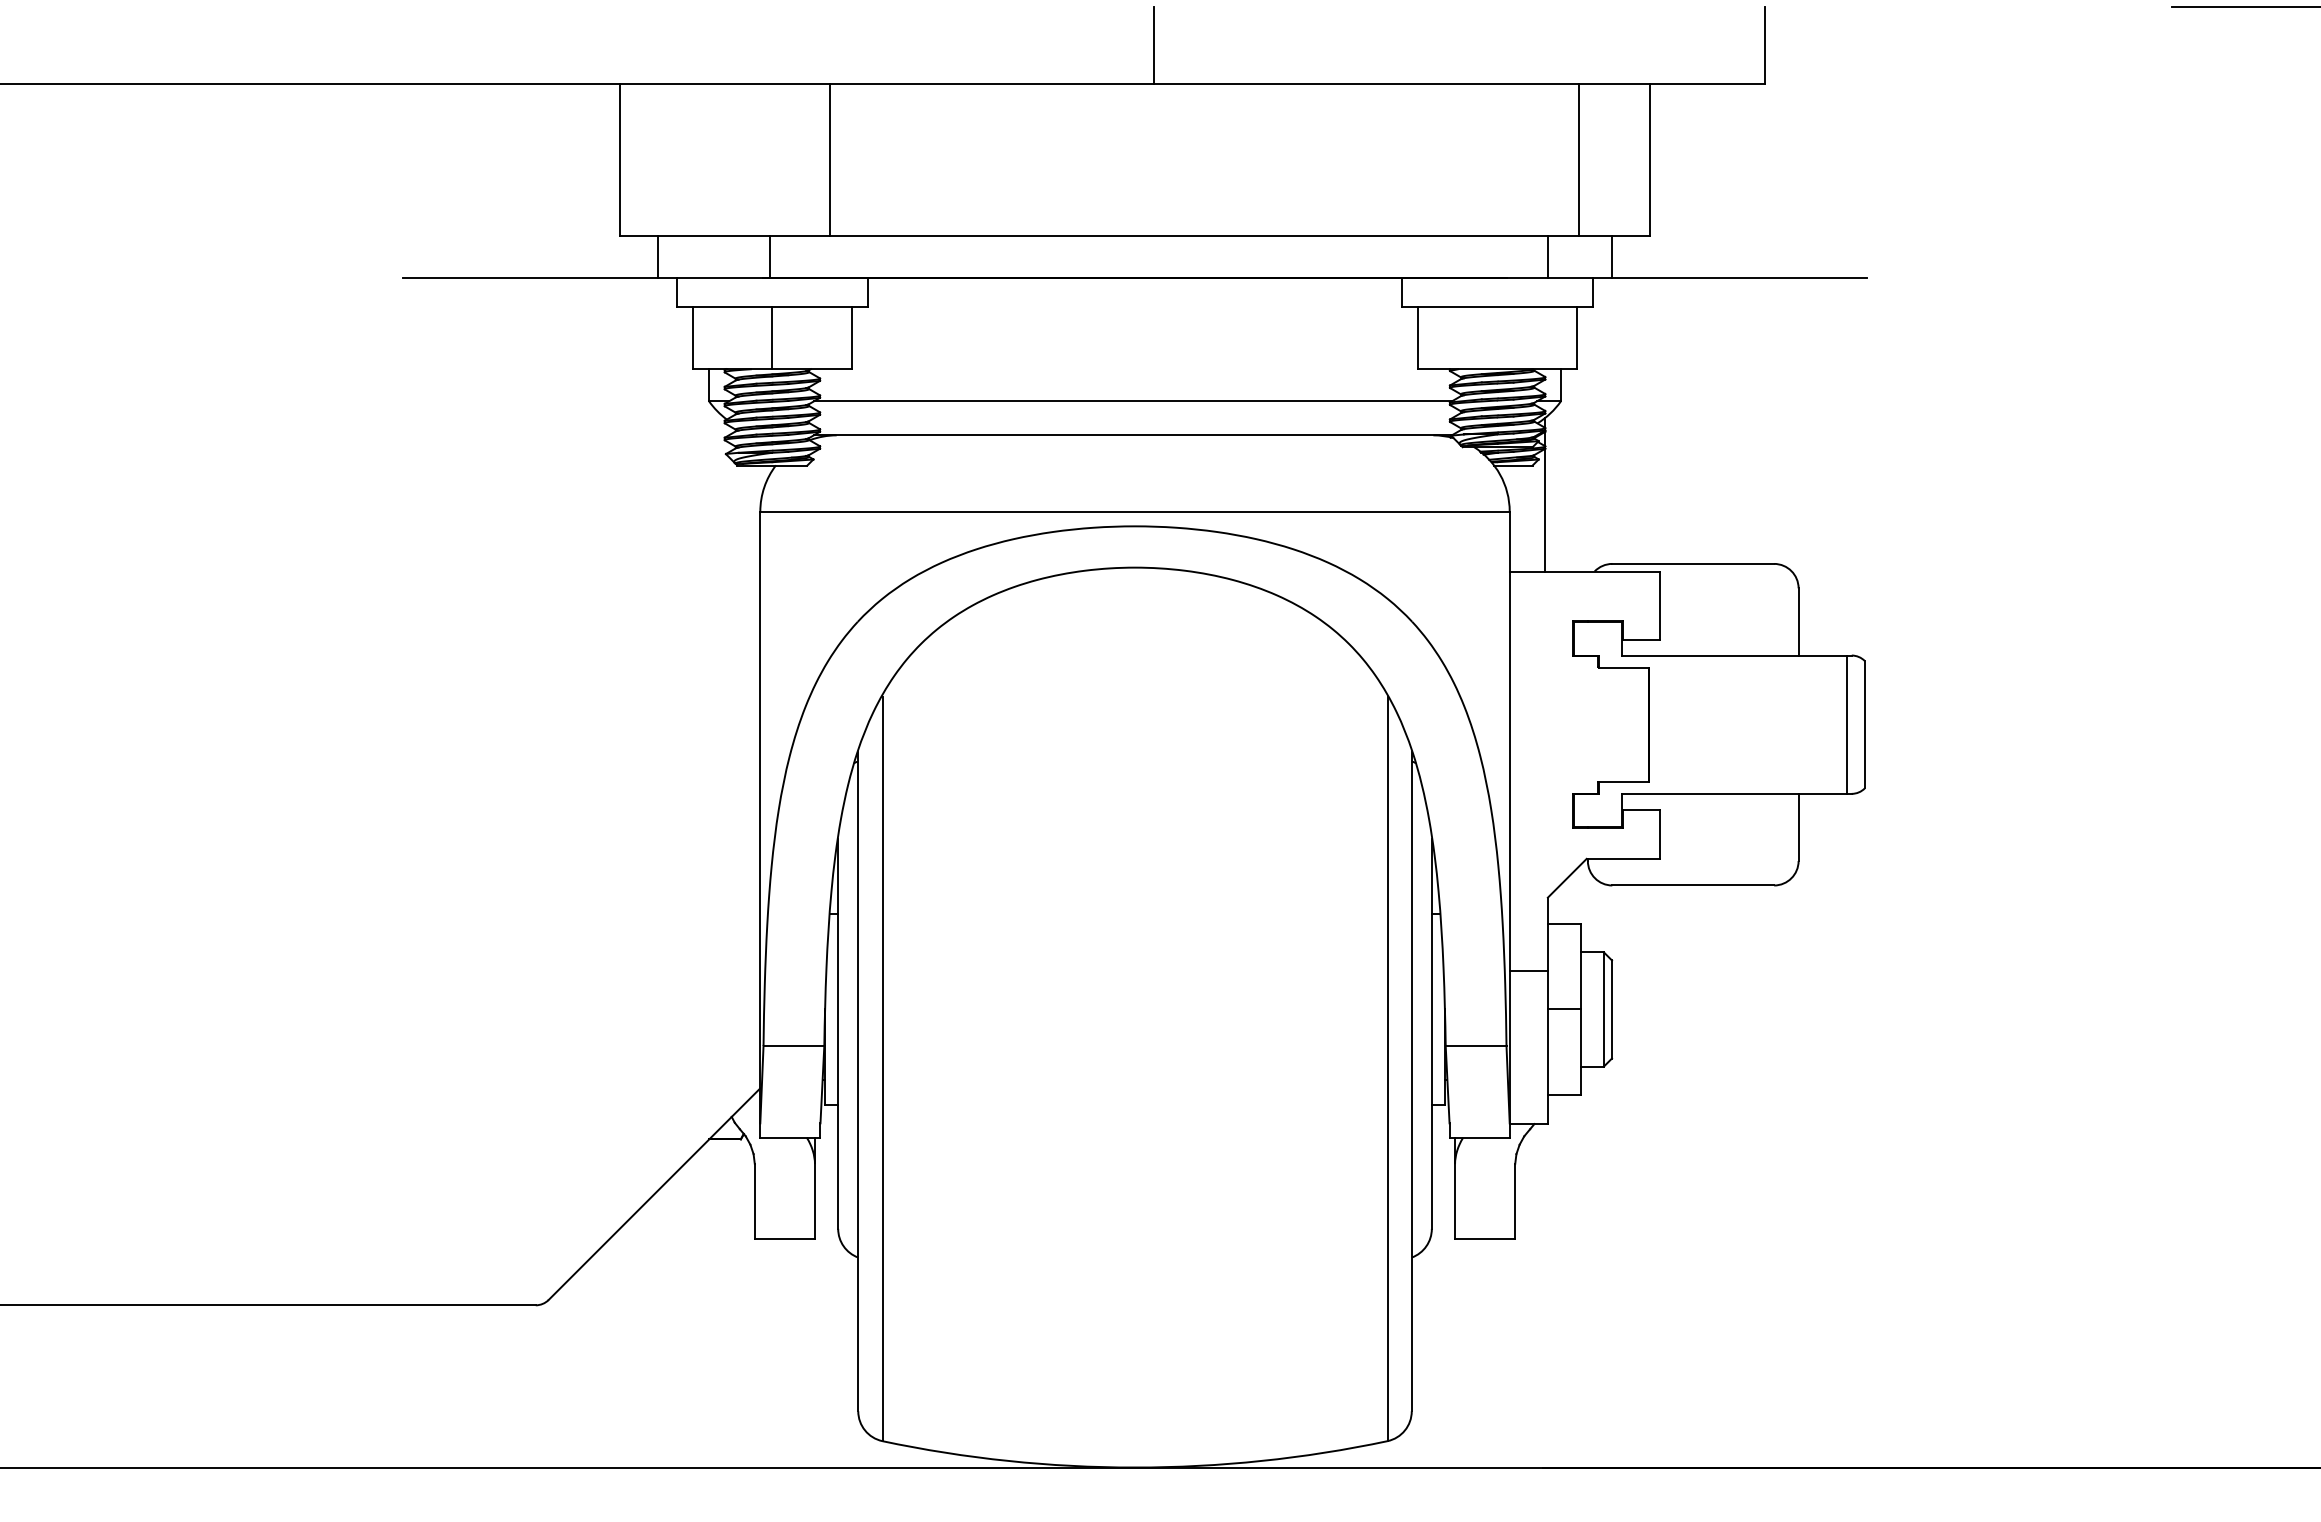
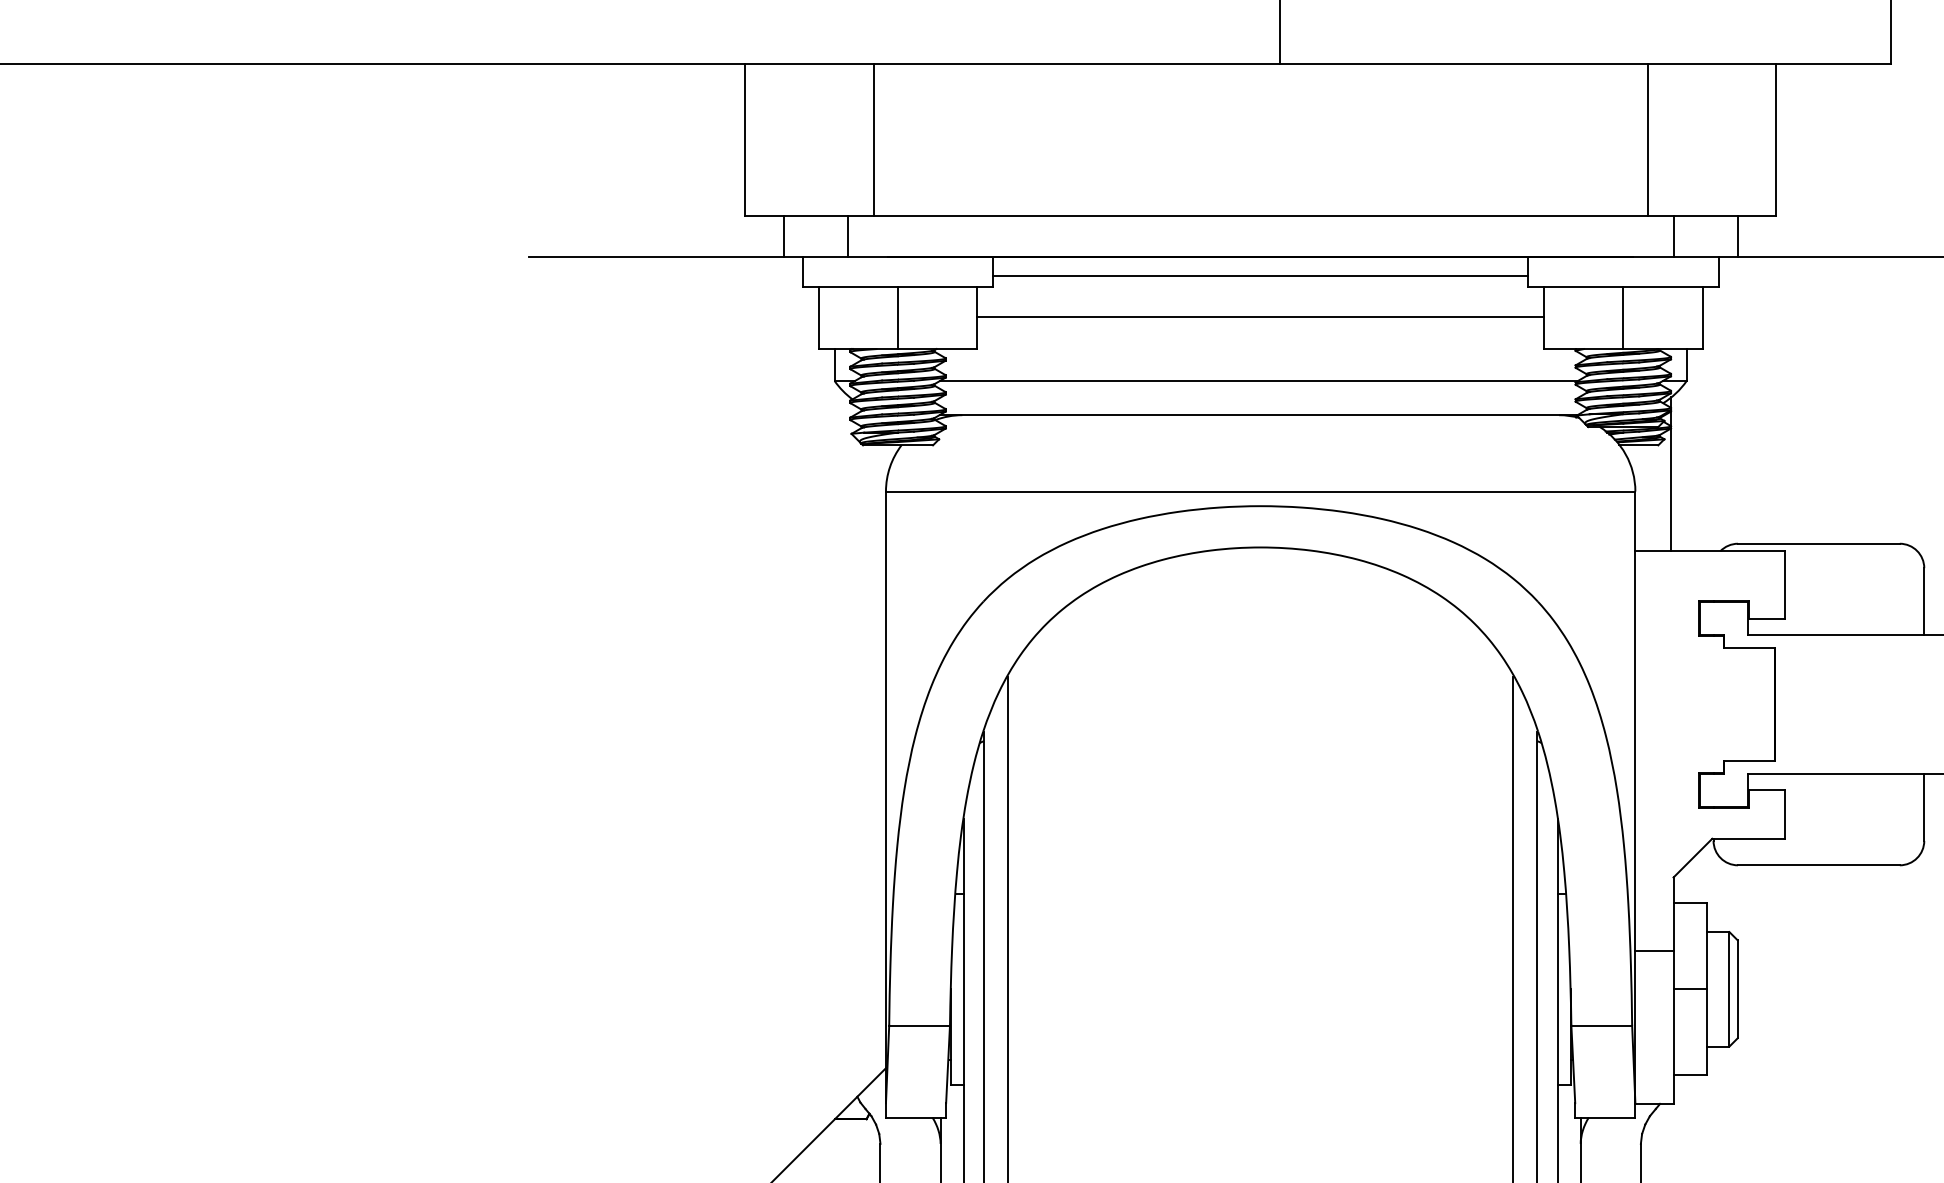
line: (829, 159) -> (873, 139), moved
line: (1579, 159) -> (1648, 139), moved
line: (769, 256) -> (847, 236), moved
line: (1134, 295) -> (1260, 275), added
line: (1134, 337) -> (1260, 317), added
line: (1497, 337) -> (1623, 317), added

